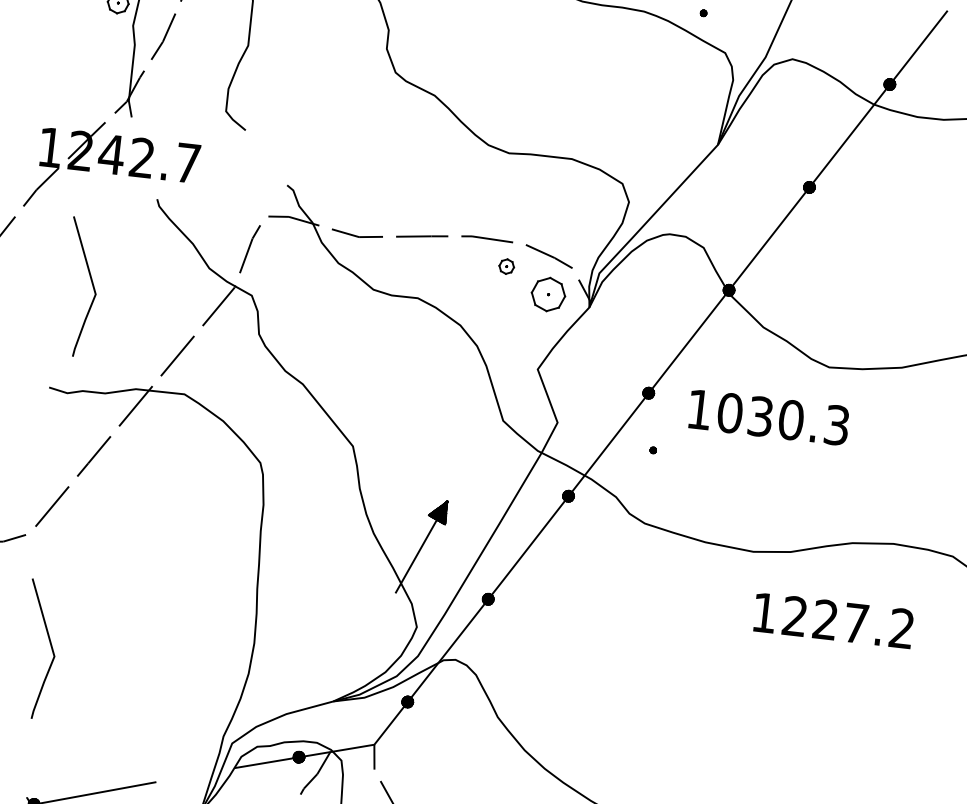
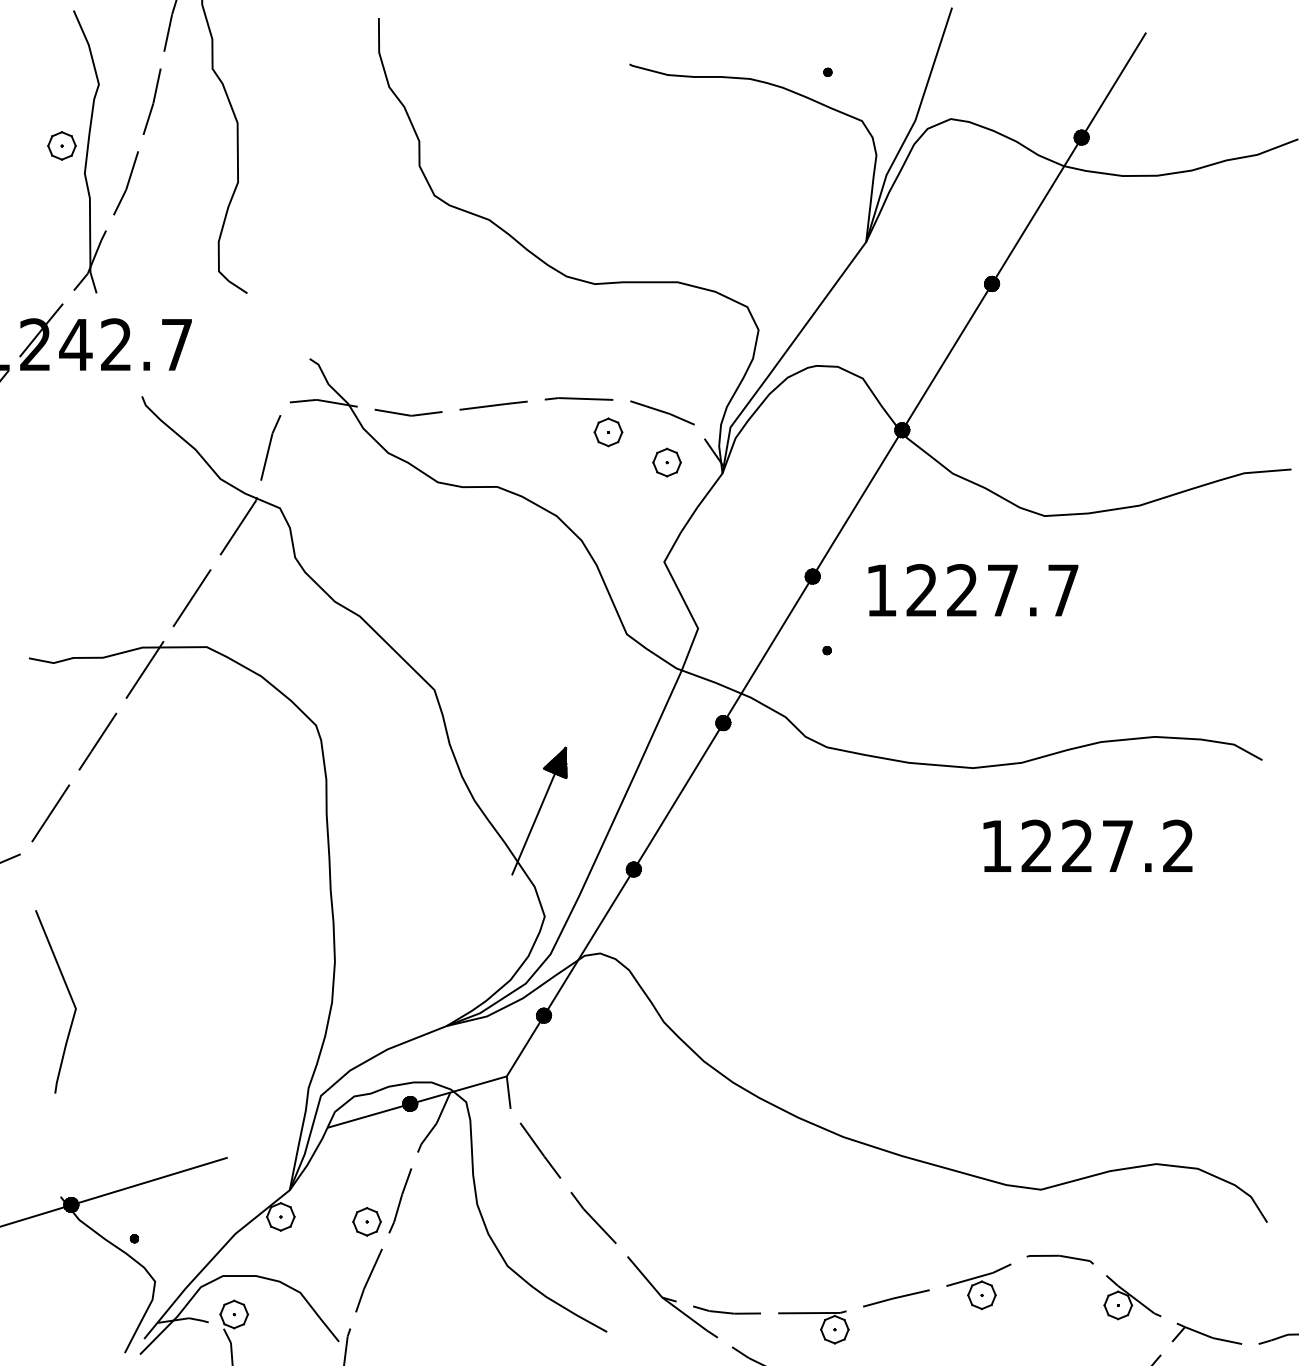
part: (506, 266) -> (608, 432), size x1.43
line: (92, 283) -> (69, 516), removed
part: (547, 294) -> (666, 462), size x0.62
text: (783, 419) -> (992, 590), 1030.3 -> 1227.7

